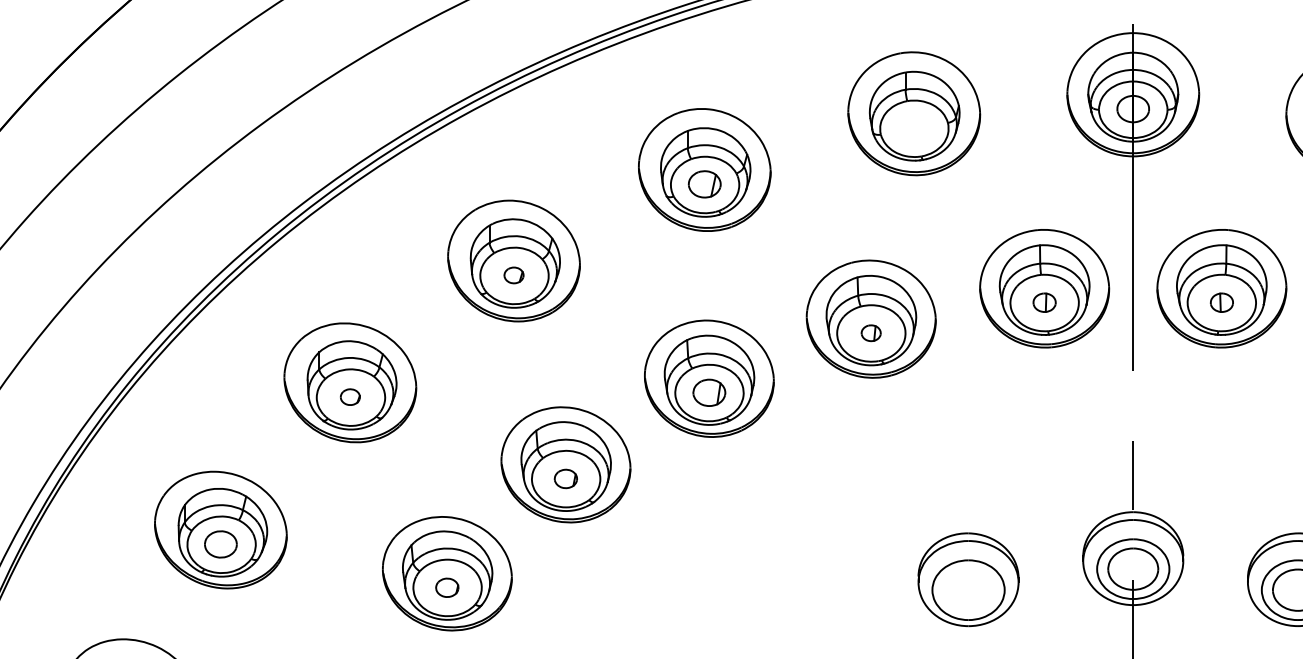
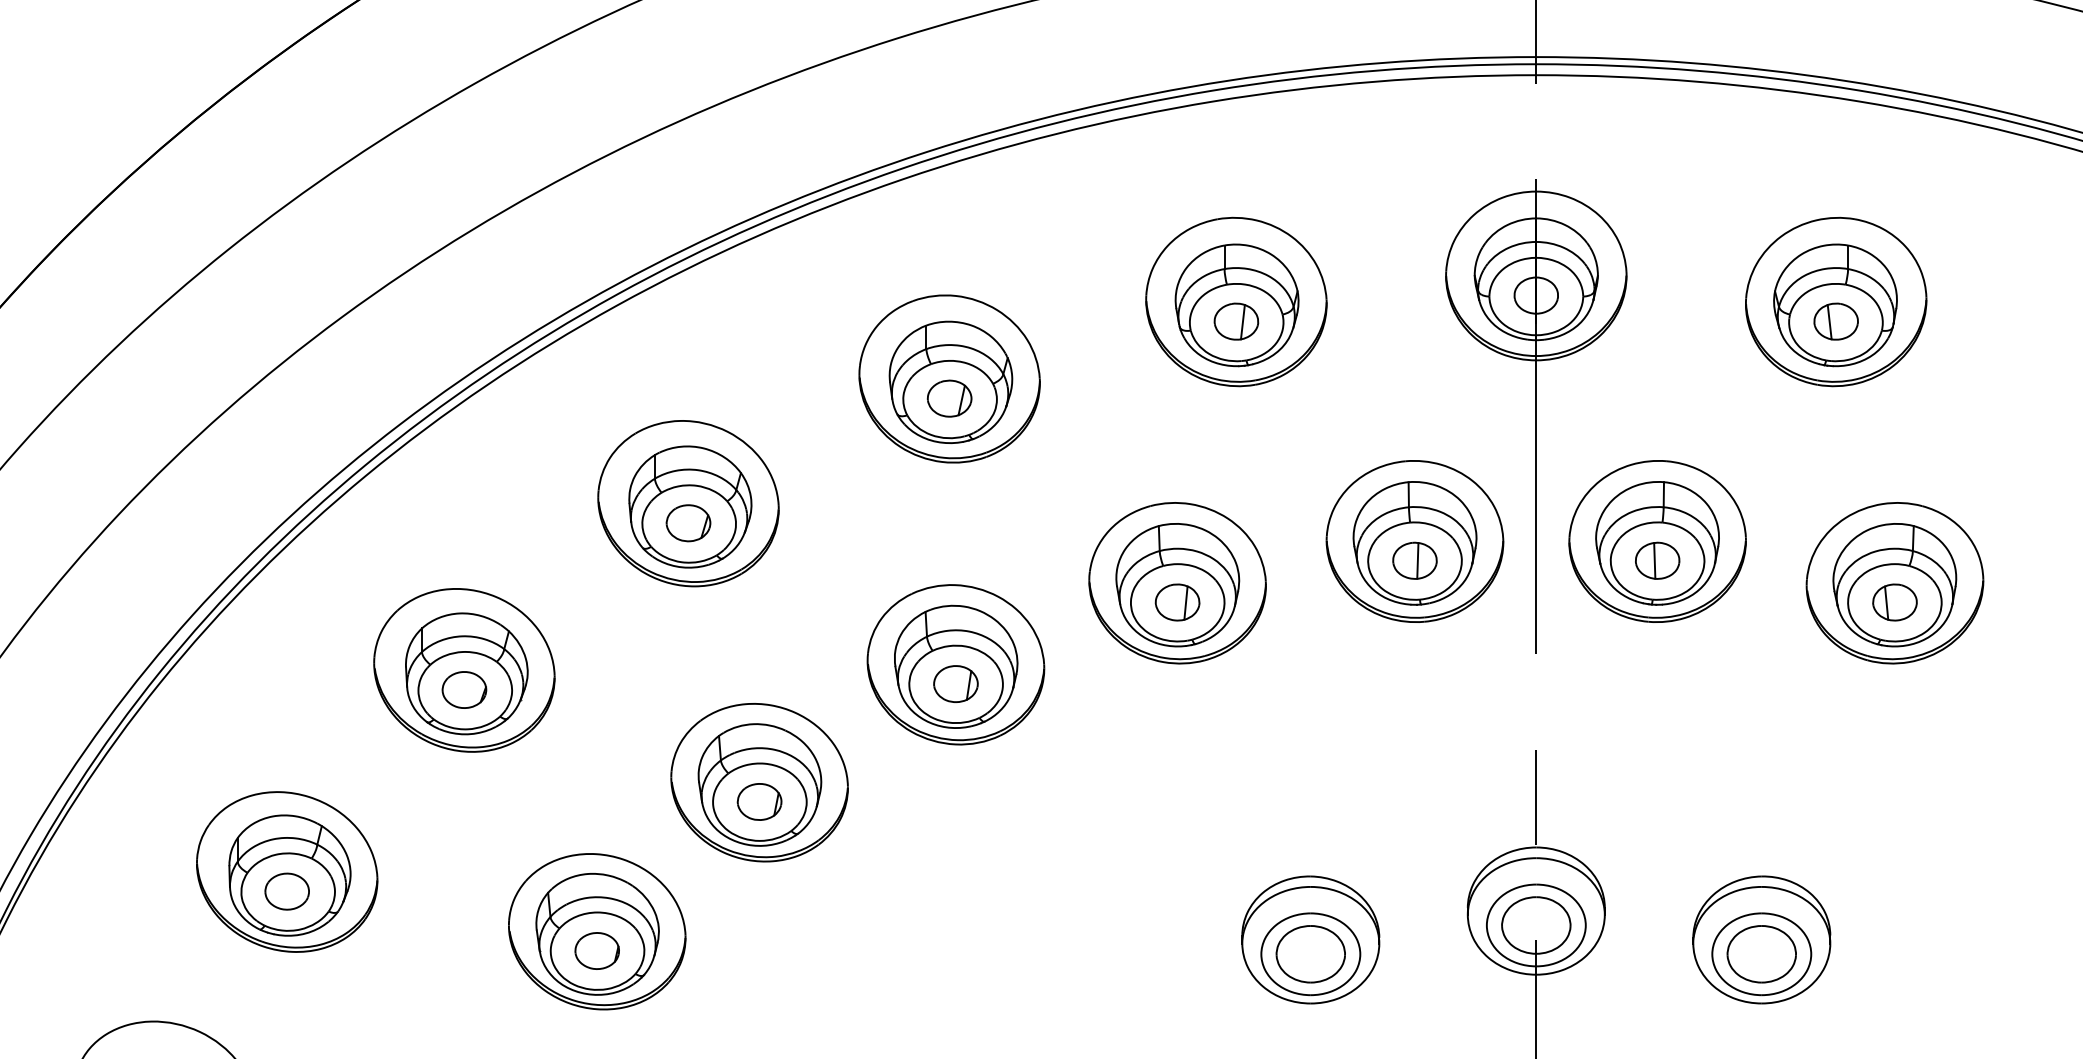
part: (914, 128) -> (1236, 321), added
part: (514, 275) -> (688, 523), size x1.67
part: (1044, 302) -> (1414, 560), size x1.43
part: (1221, 302) -> (1657, 560), size x1.43
part: (871, 333) -> (1177, 602), size x1.67
part: (350, 396) -> (464, 689), size x1.67
part: (565, 478) -> (759, 801), size x1.43
part: (446, 587) -> (596, 950), size x1.43
part: (968, 590) -> (1310, 954), added

